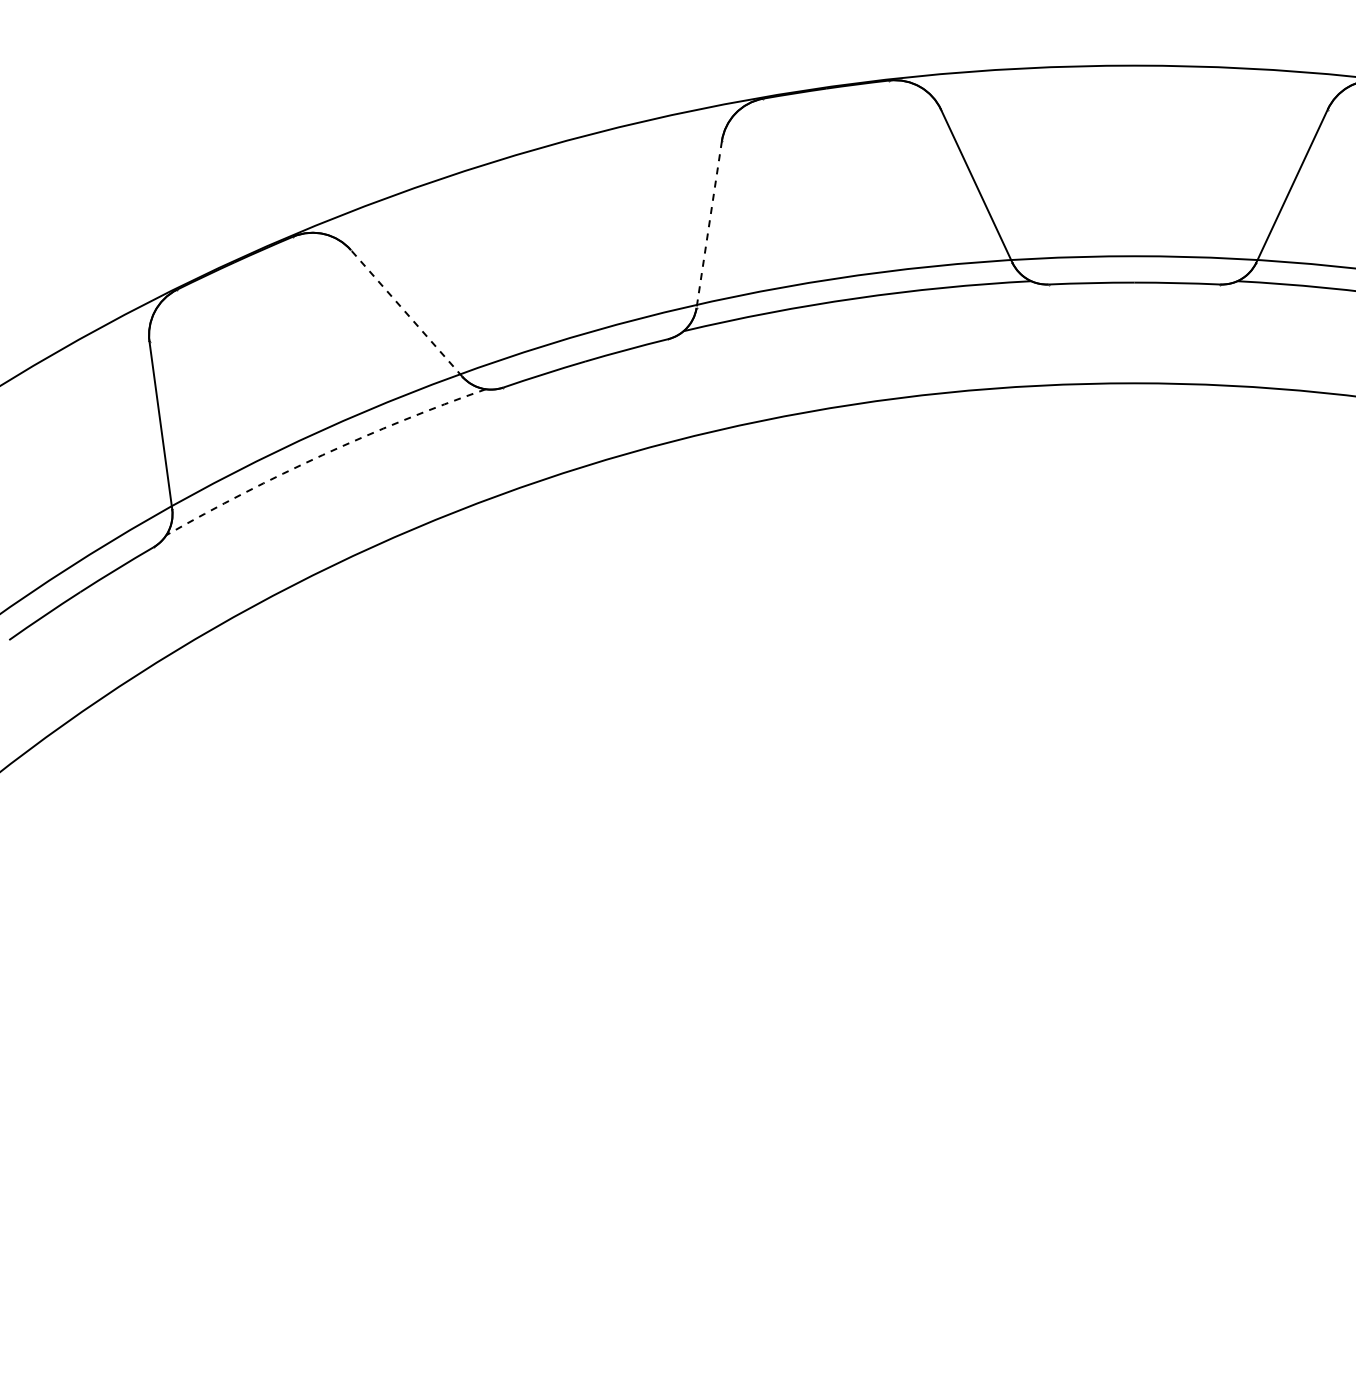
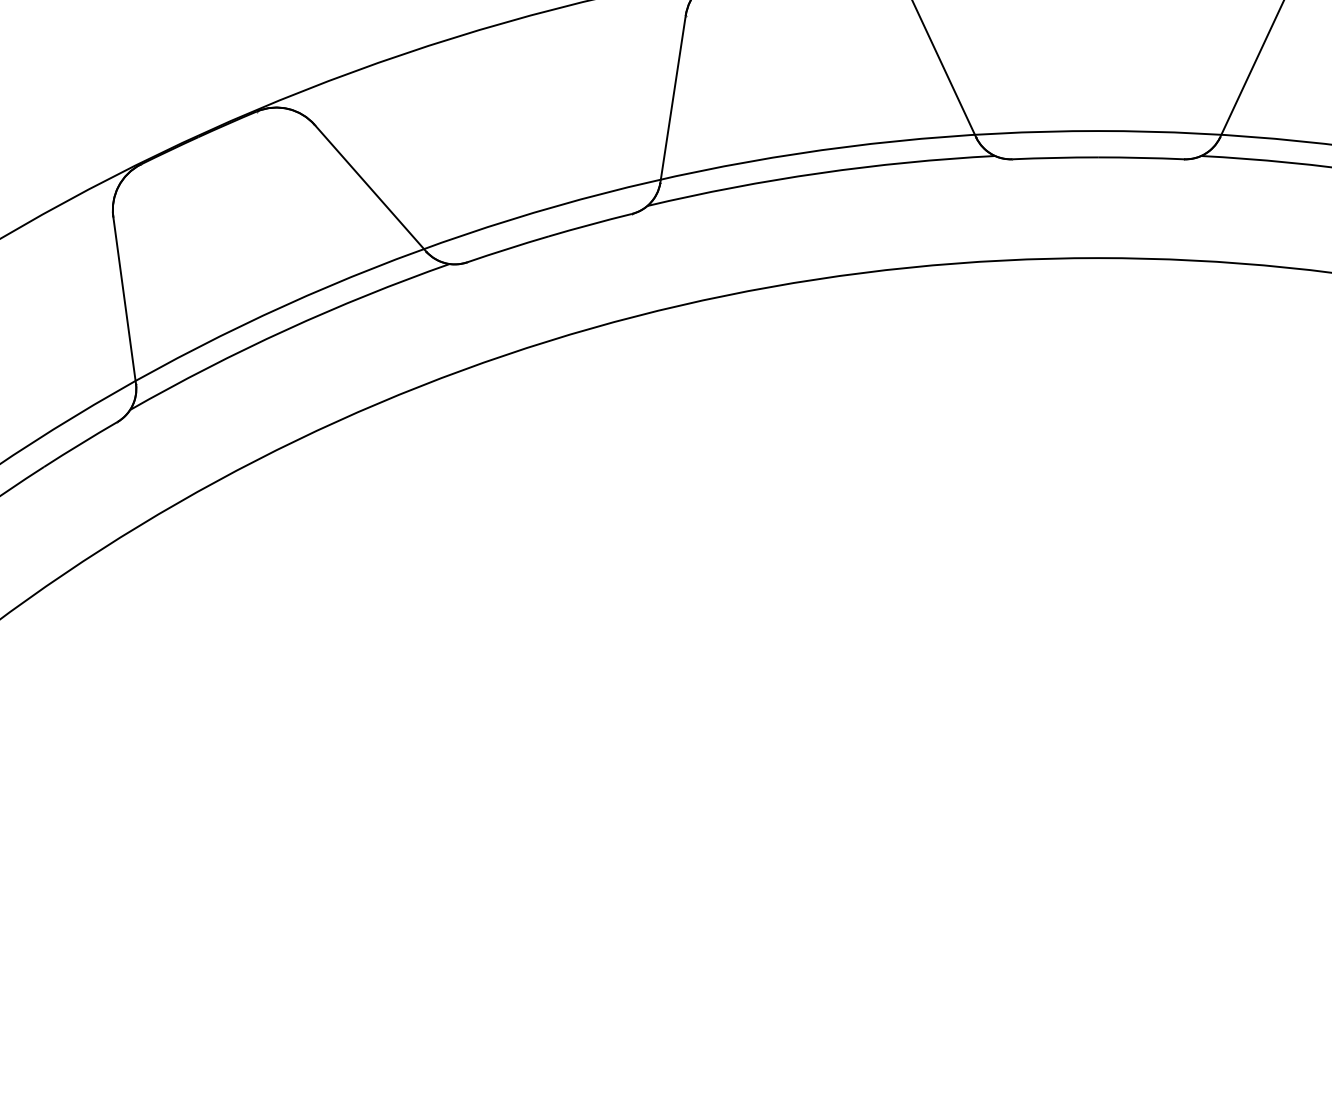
line: (709, 225) -> (673, 100), dashed -> solid
line: (406, 313) -> (370, 188), dashed -> solid
arc: (322, 455) -> (286, 330), dashed -> solid

